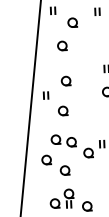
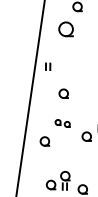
part: (62, 45) -> (66, 28), size x1.6
part: (65, 80) -> (67, 63), removed
part: (45, 95) -> (47, 66), moved
part: (63, 140) -> (62, 122), size x0.6
part: (64, 170) -> (62, 152), removed

